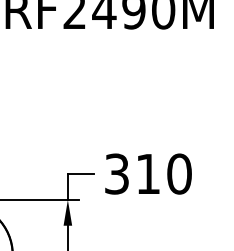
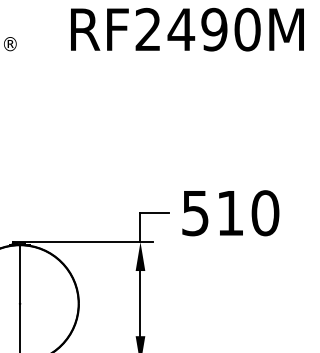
text: (117, 173) -> (195, 212), 310 -> 510

